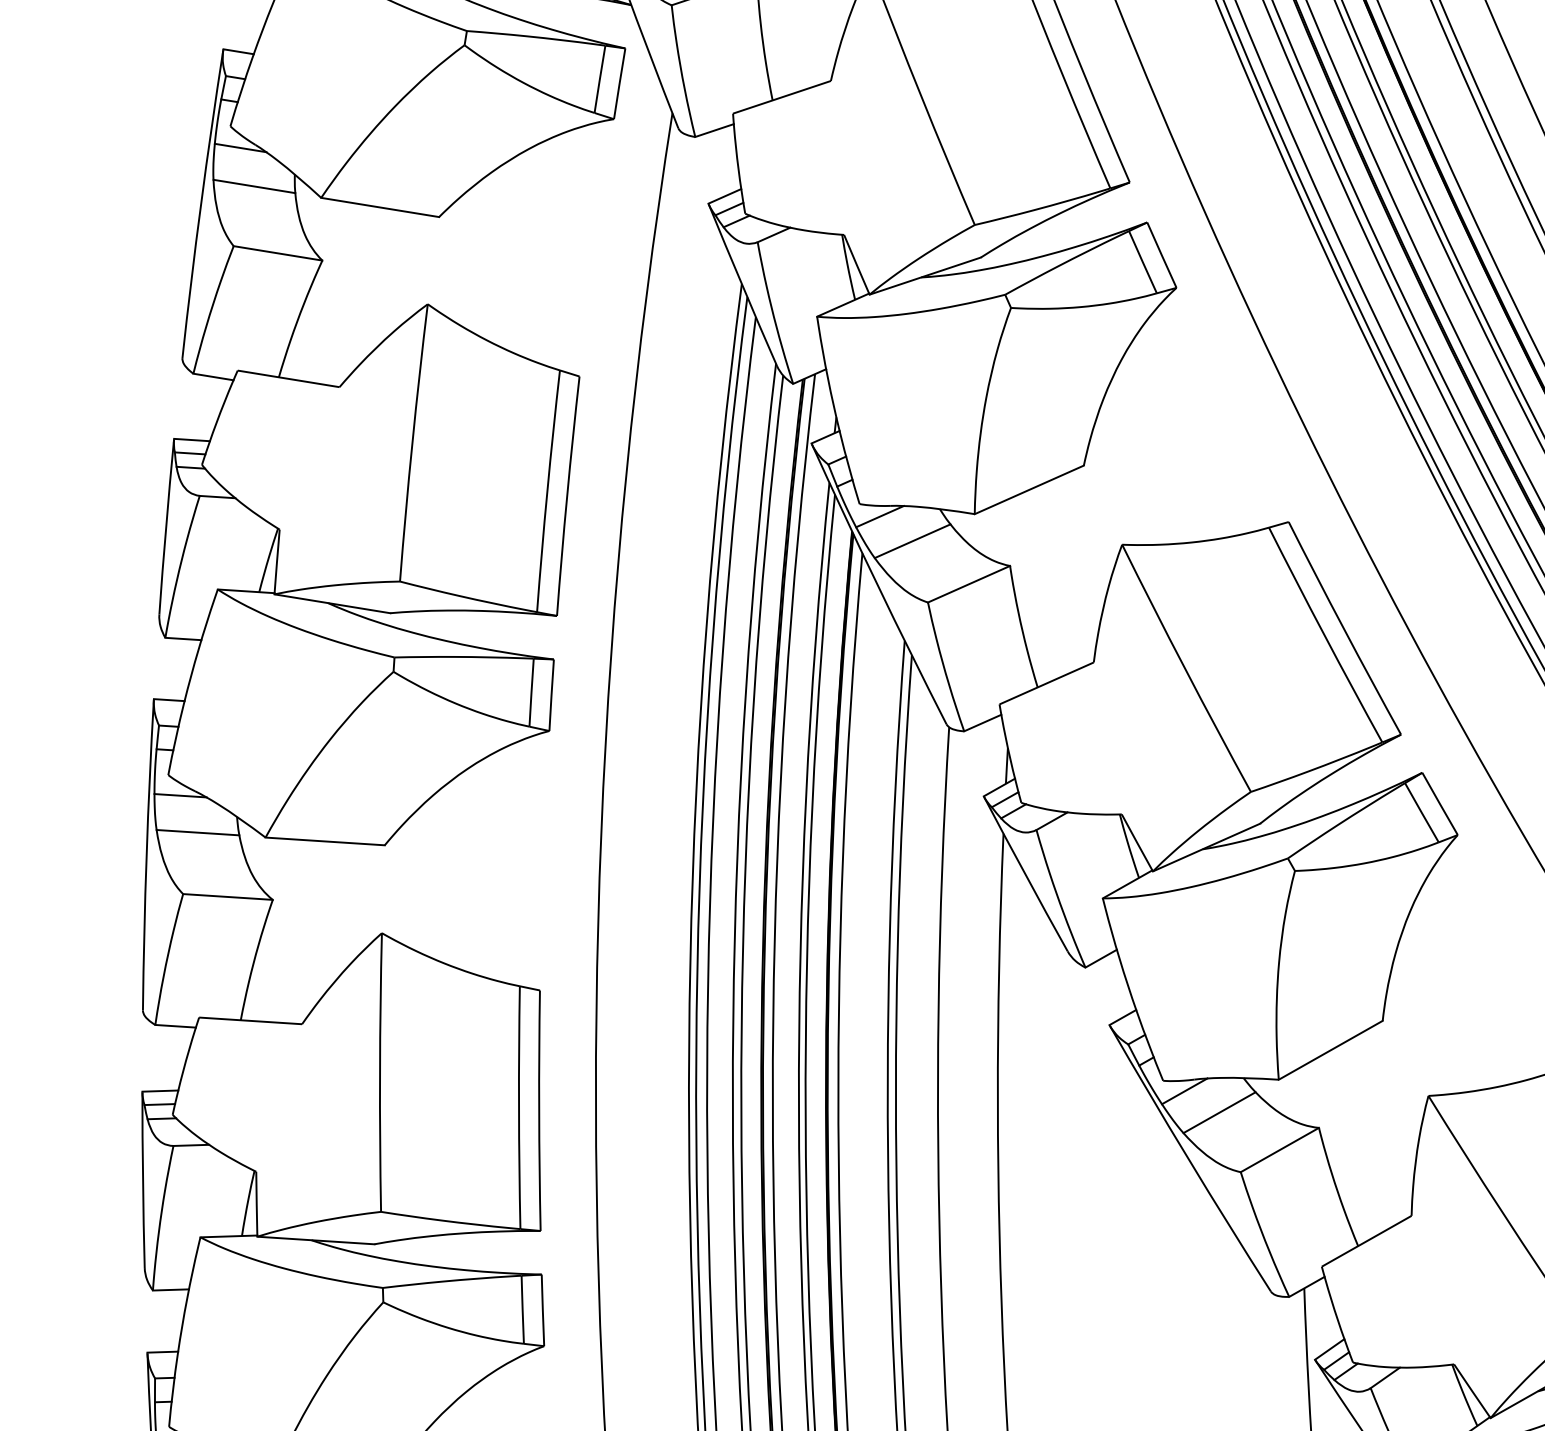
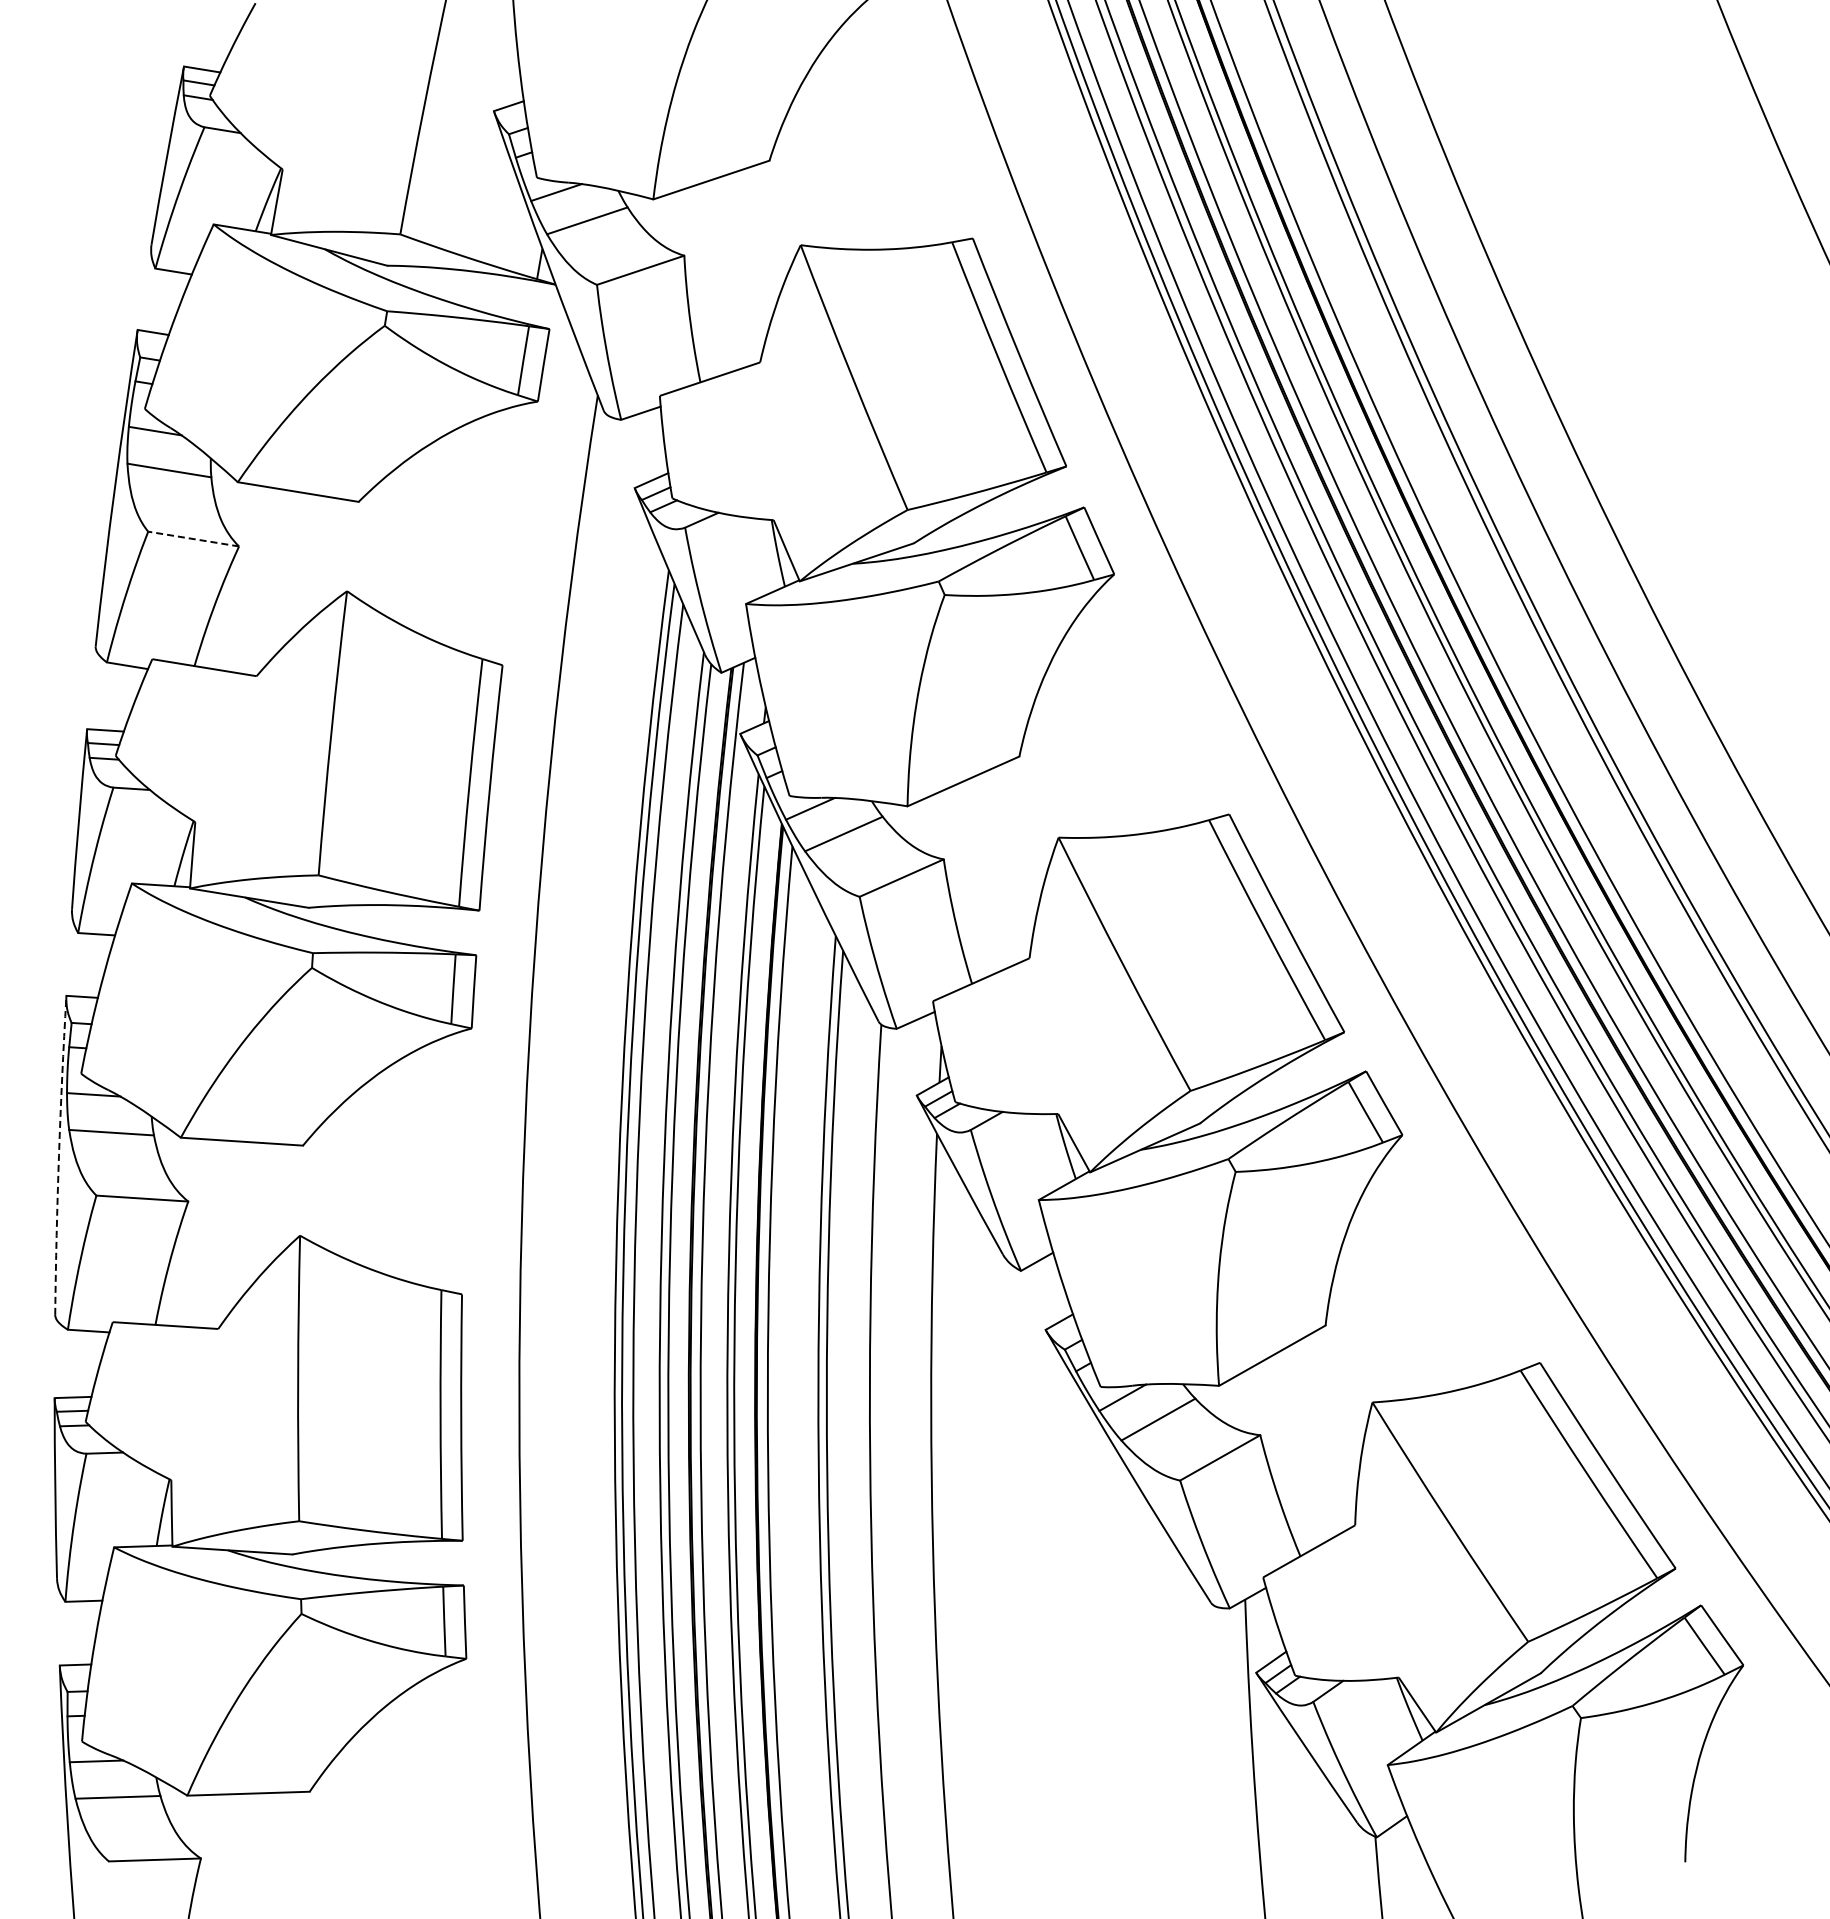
line: (277, 253) -> (193, 539), solid -> dashed
arc: (146, 854) -> (58, 1155), solid -> dashed

